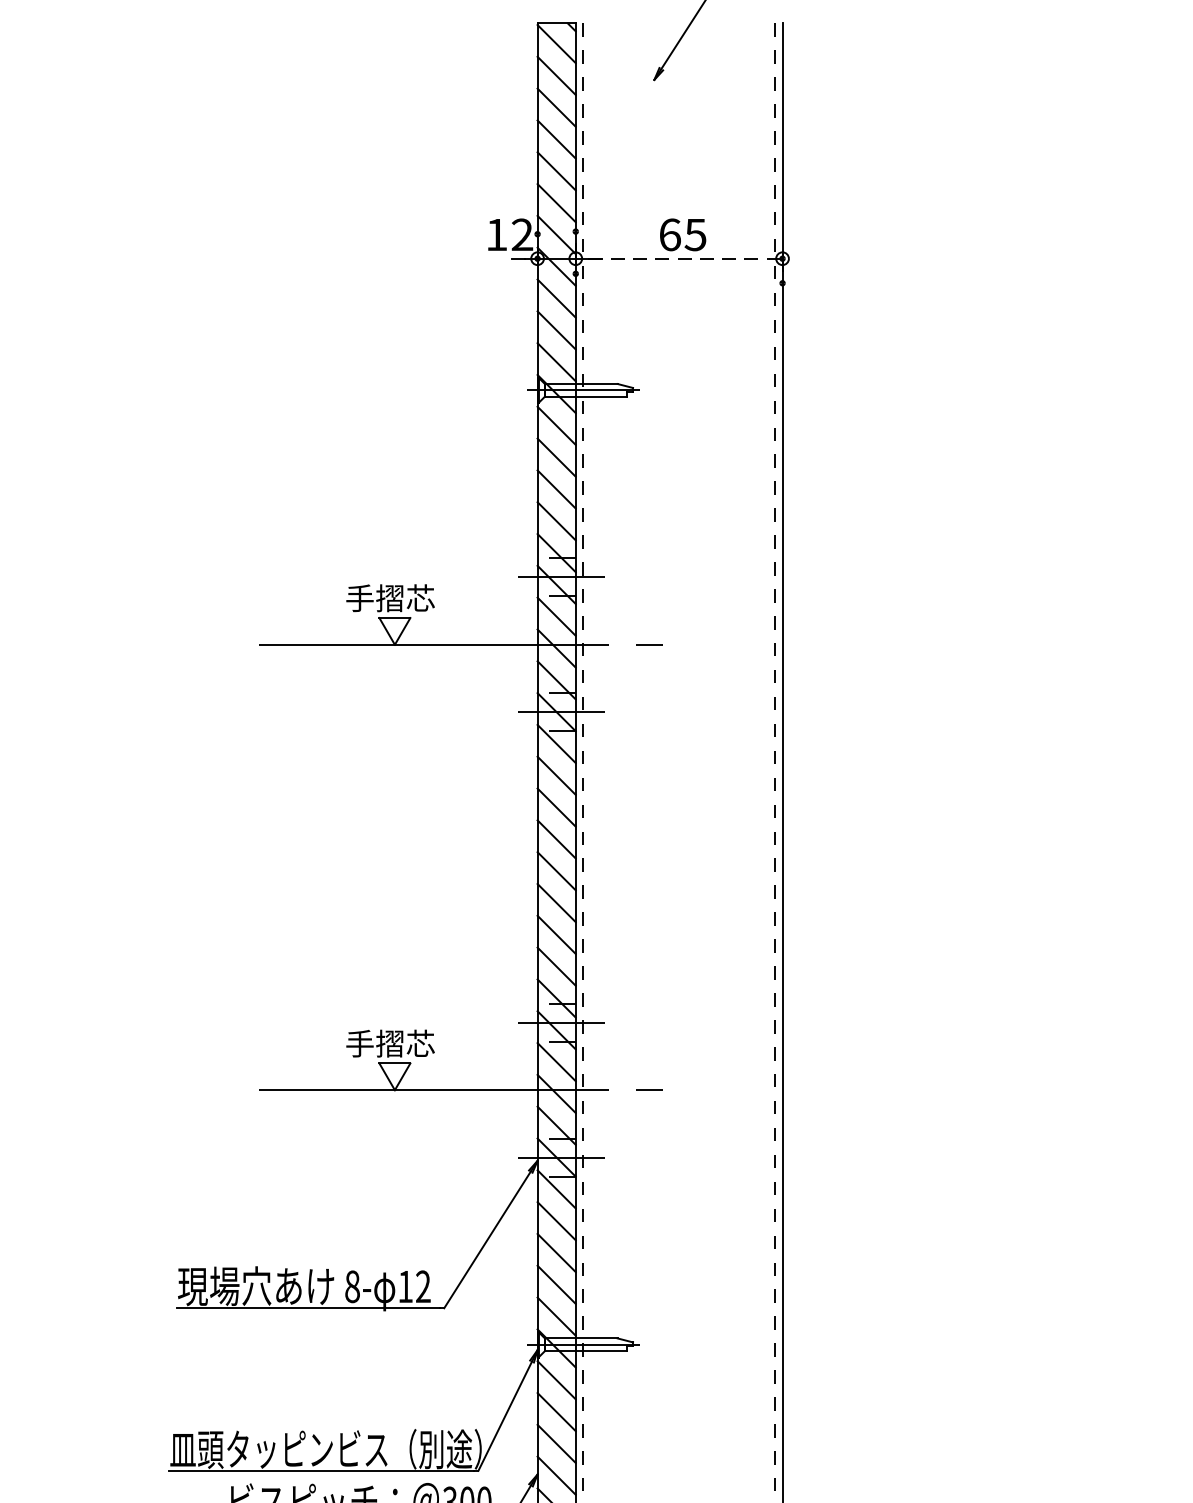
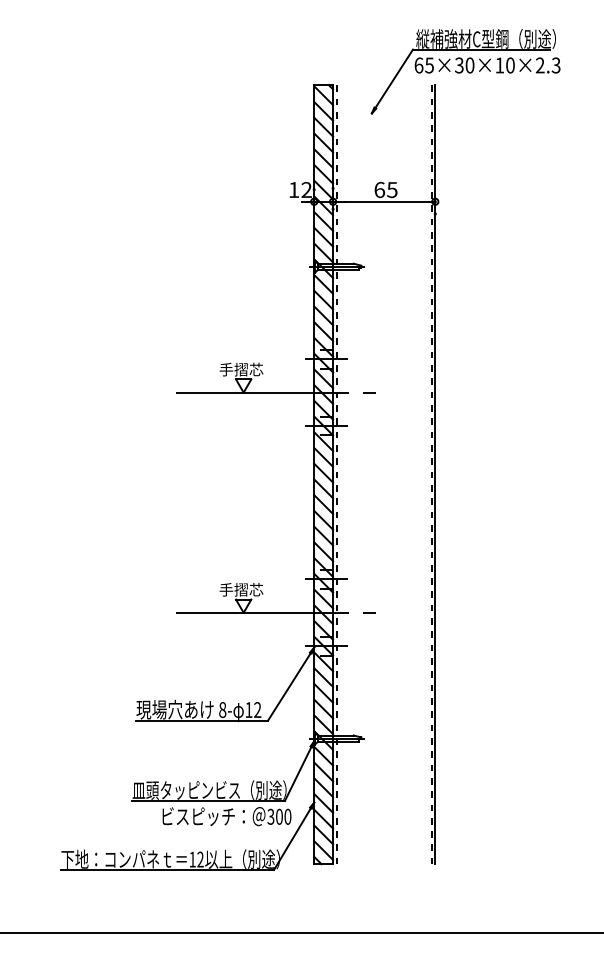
line: (679, 258) -> (384, 201), dashed -> solid

